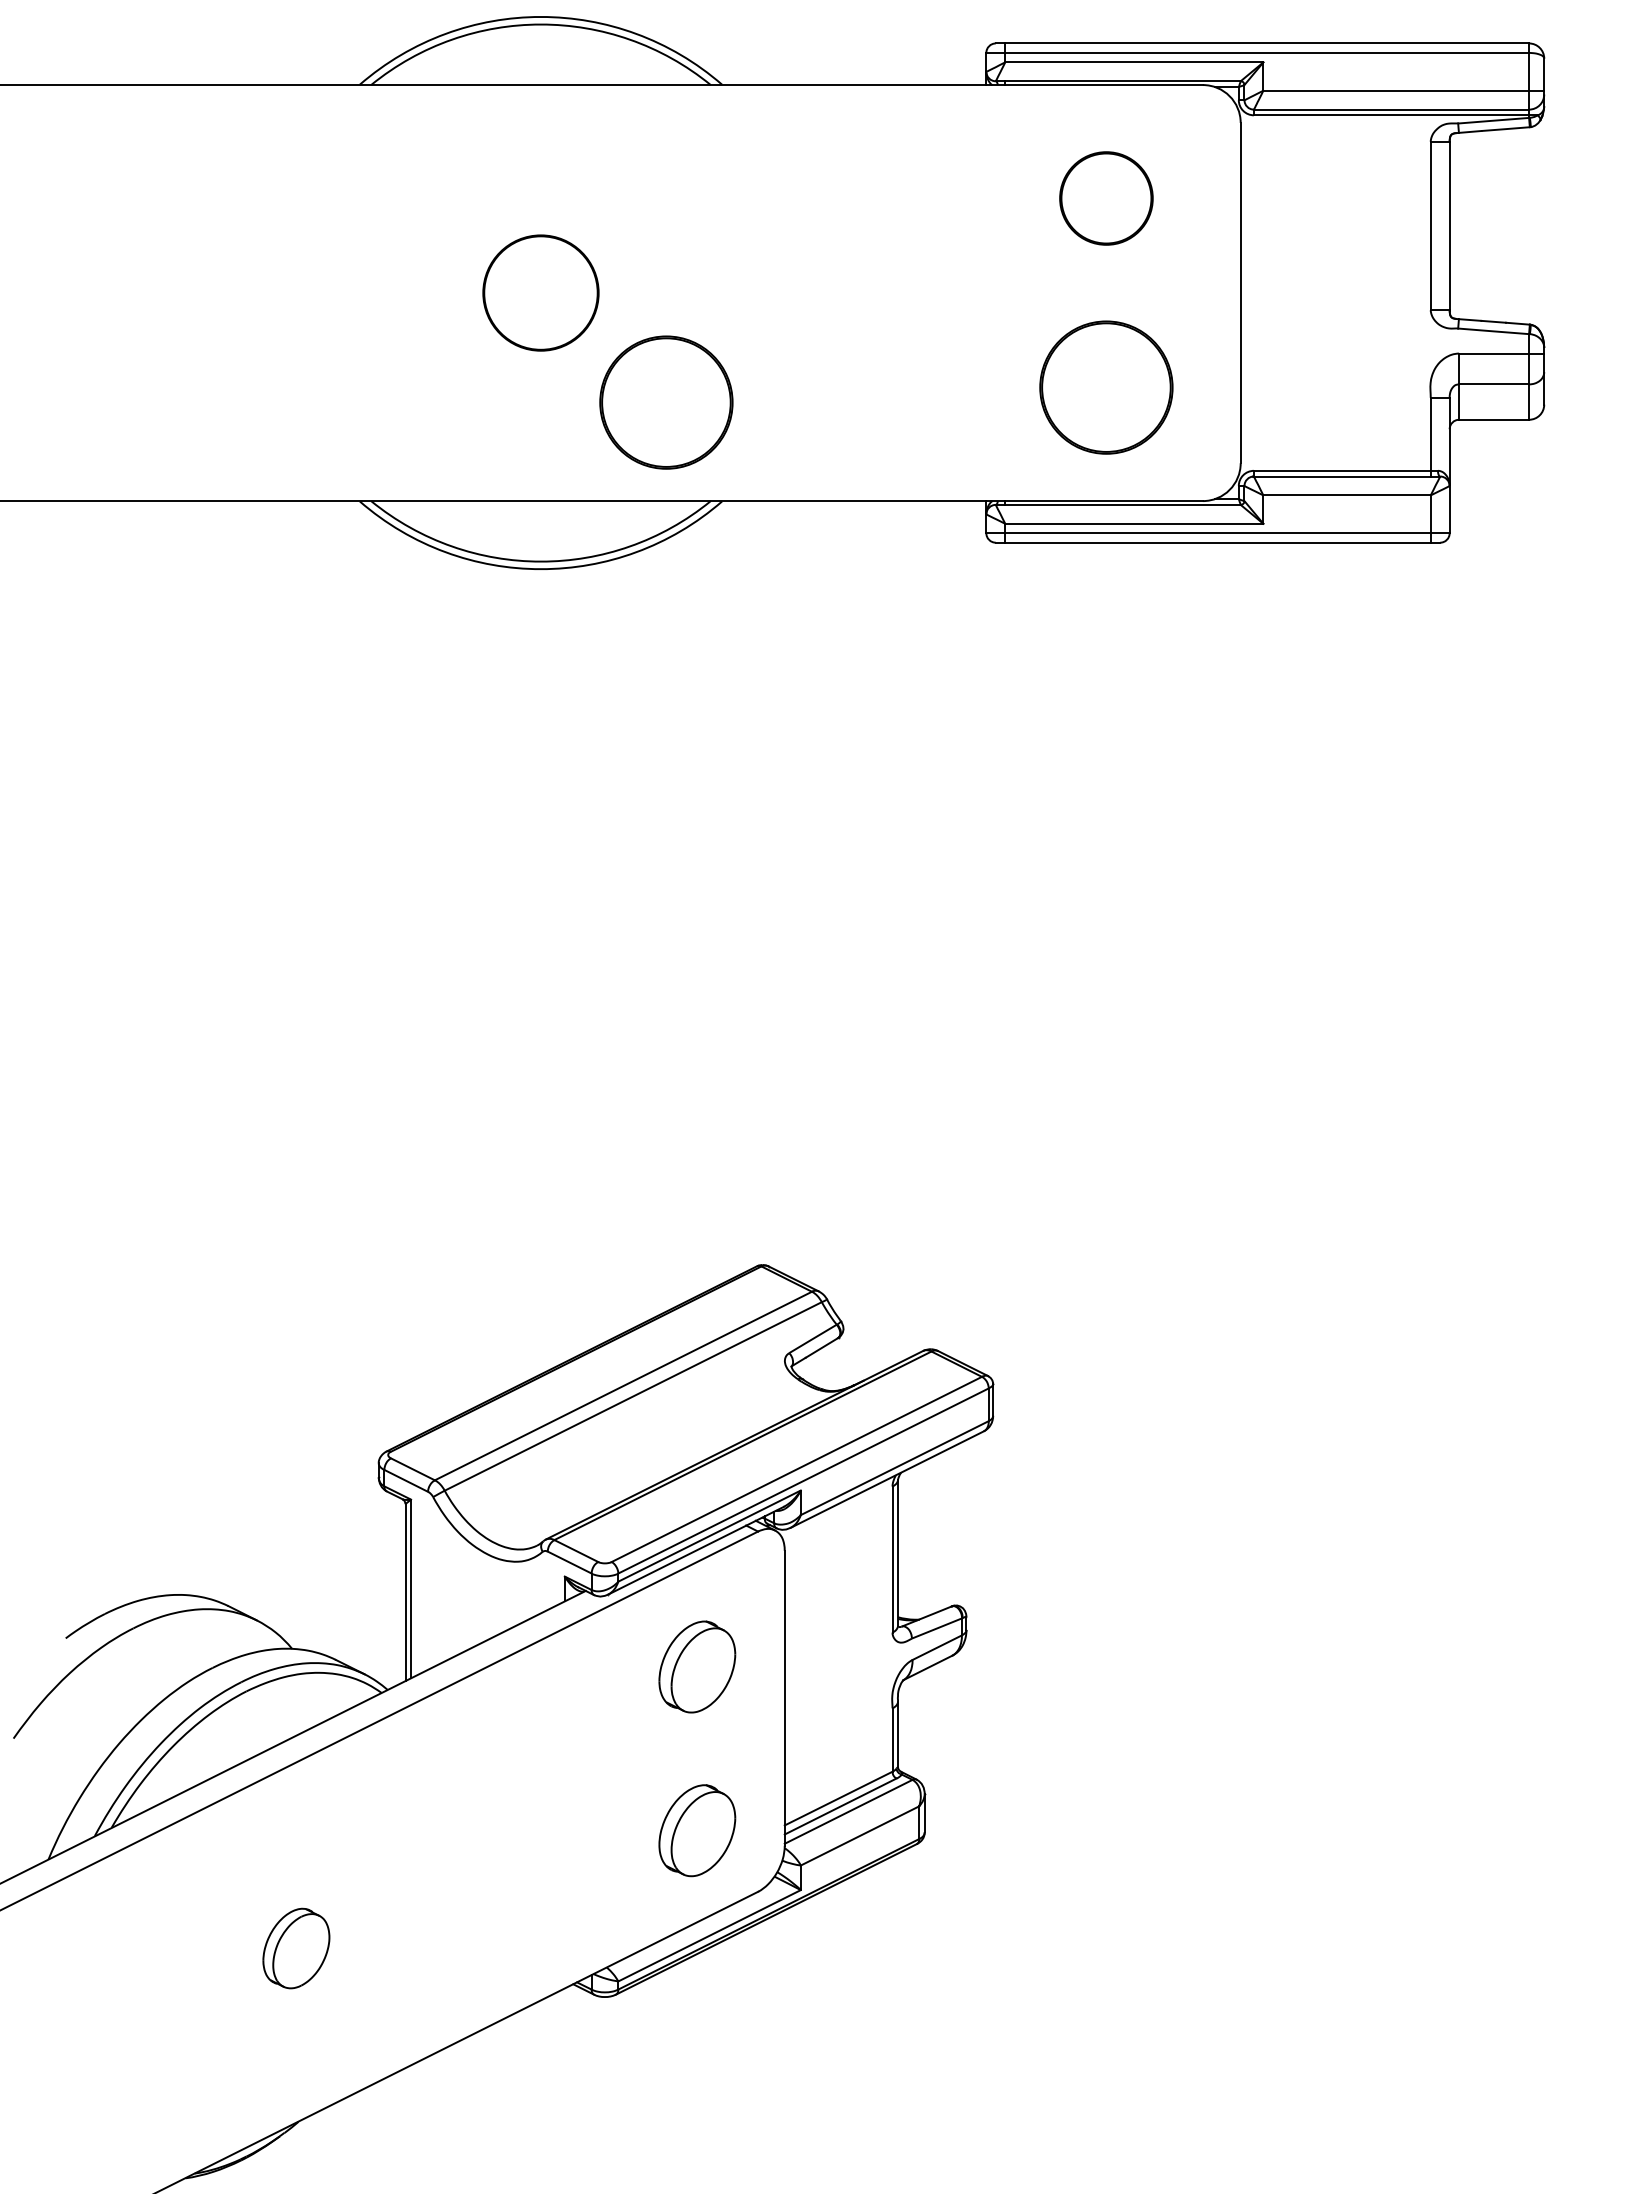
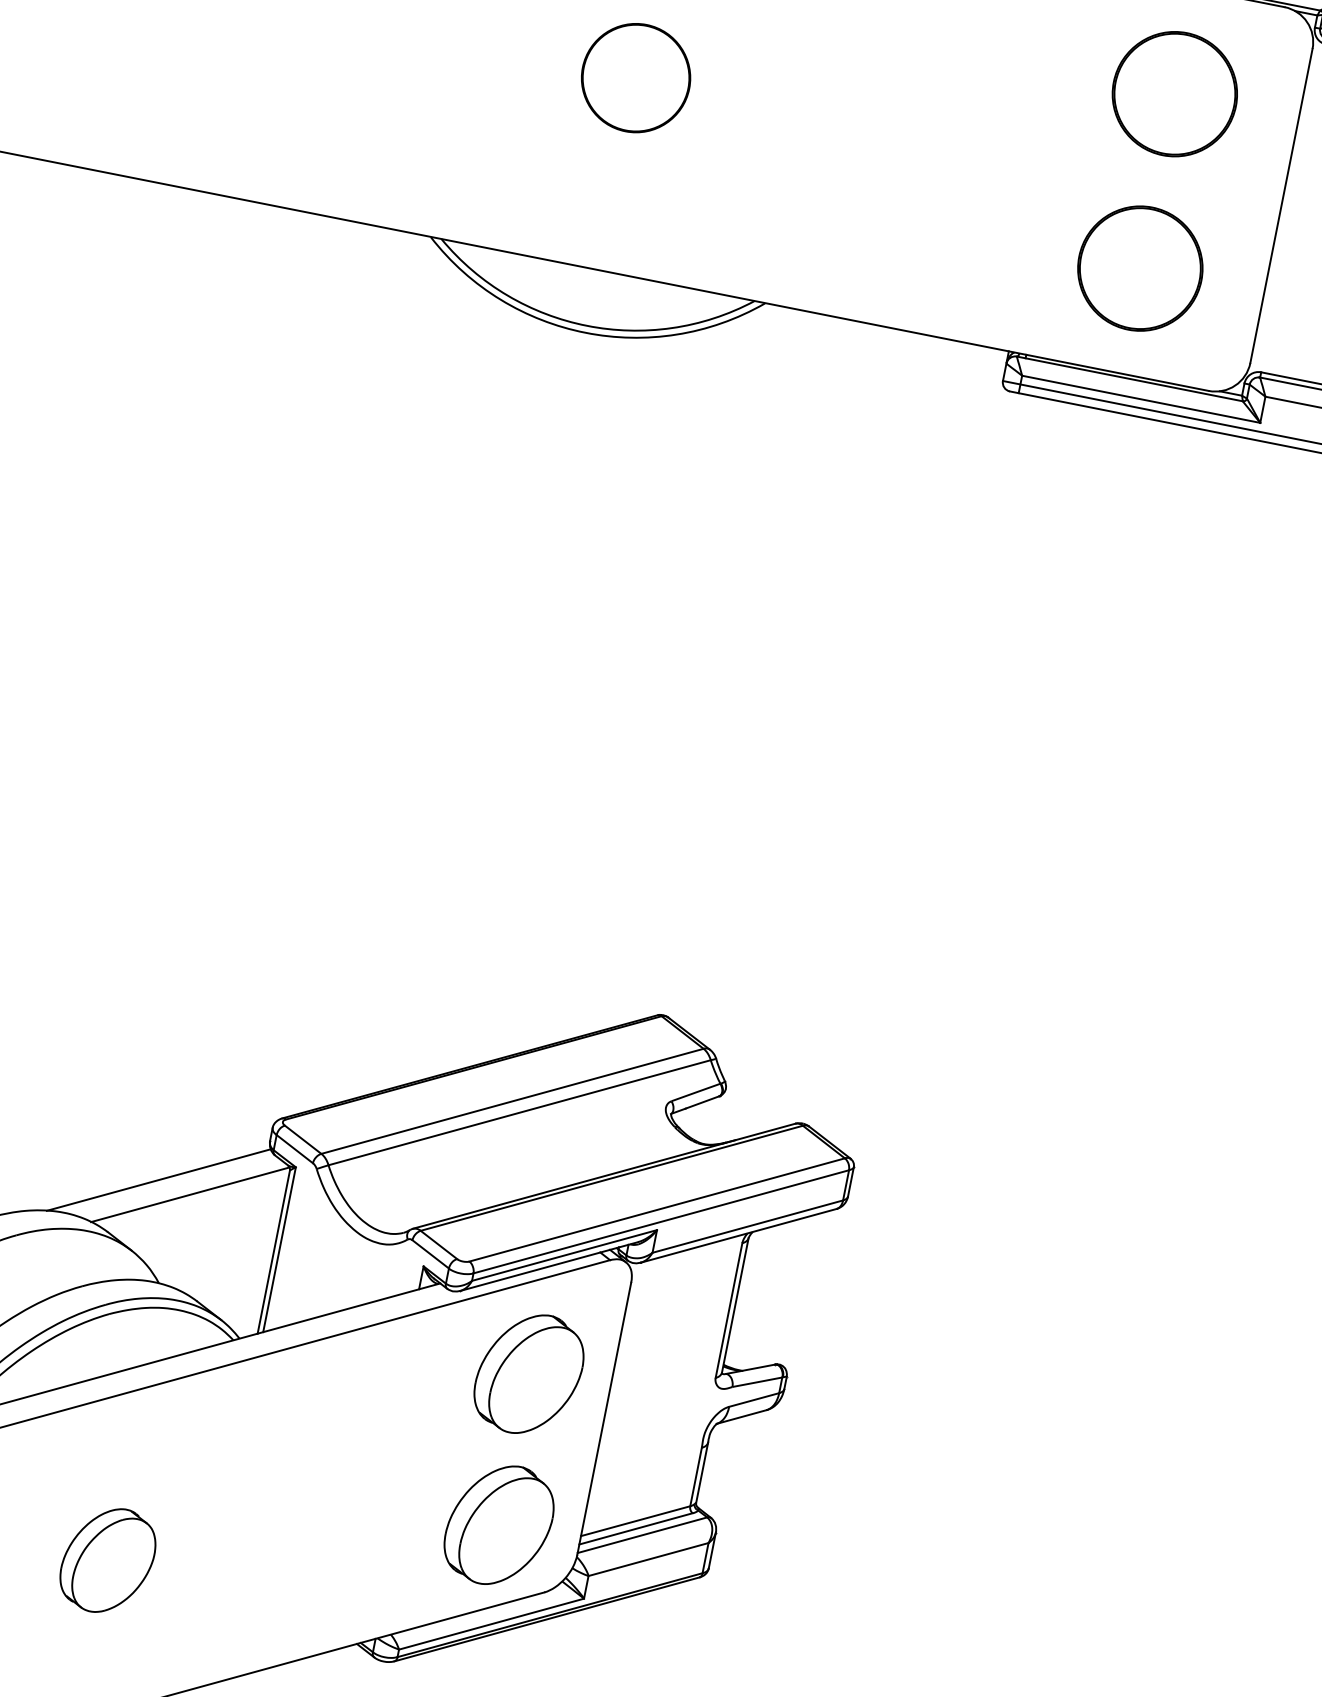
part: (1106, 198) -> (1174, 94), size x1.43
part: (666, 402) -> (731, 201), removed
line: (270, 1540) -> (158, 1179), added
line: (306, 1550) -> (190, 1195), added
part: (697, 1666) -> (529, 1373), size x1.43
part: (697, 1830) -> (499, 1524), size x1.43
part: (296, 1948) -> (108, 1560), size x1.43

